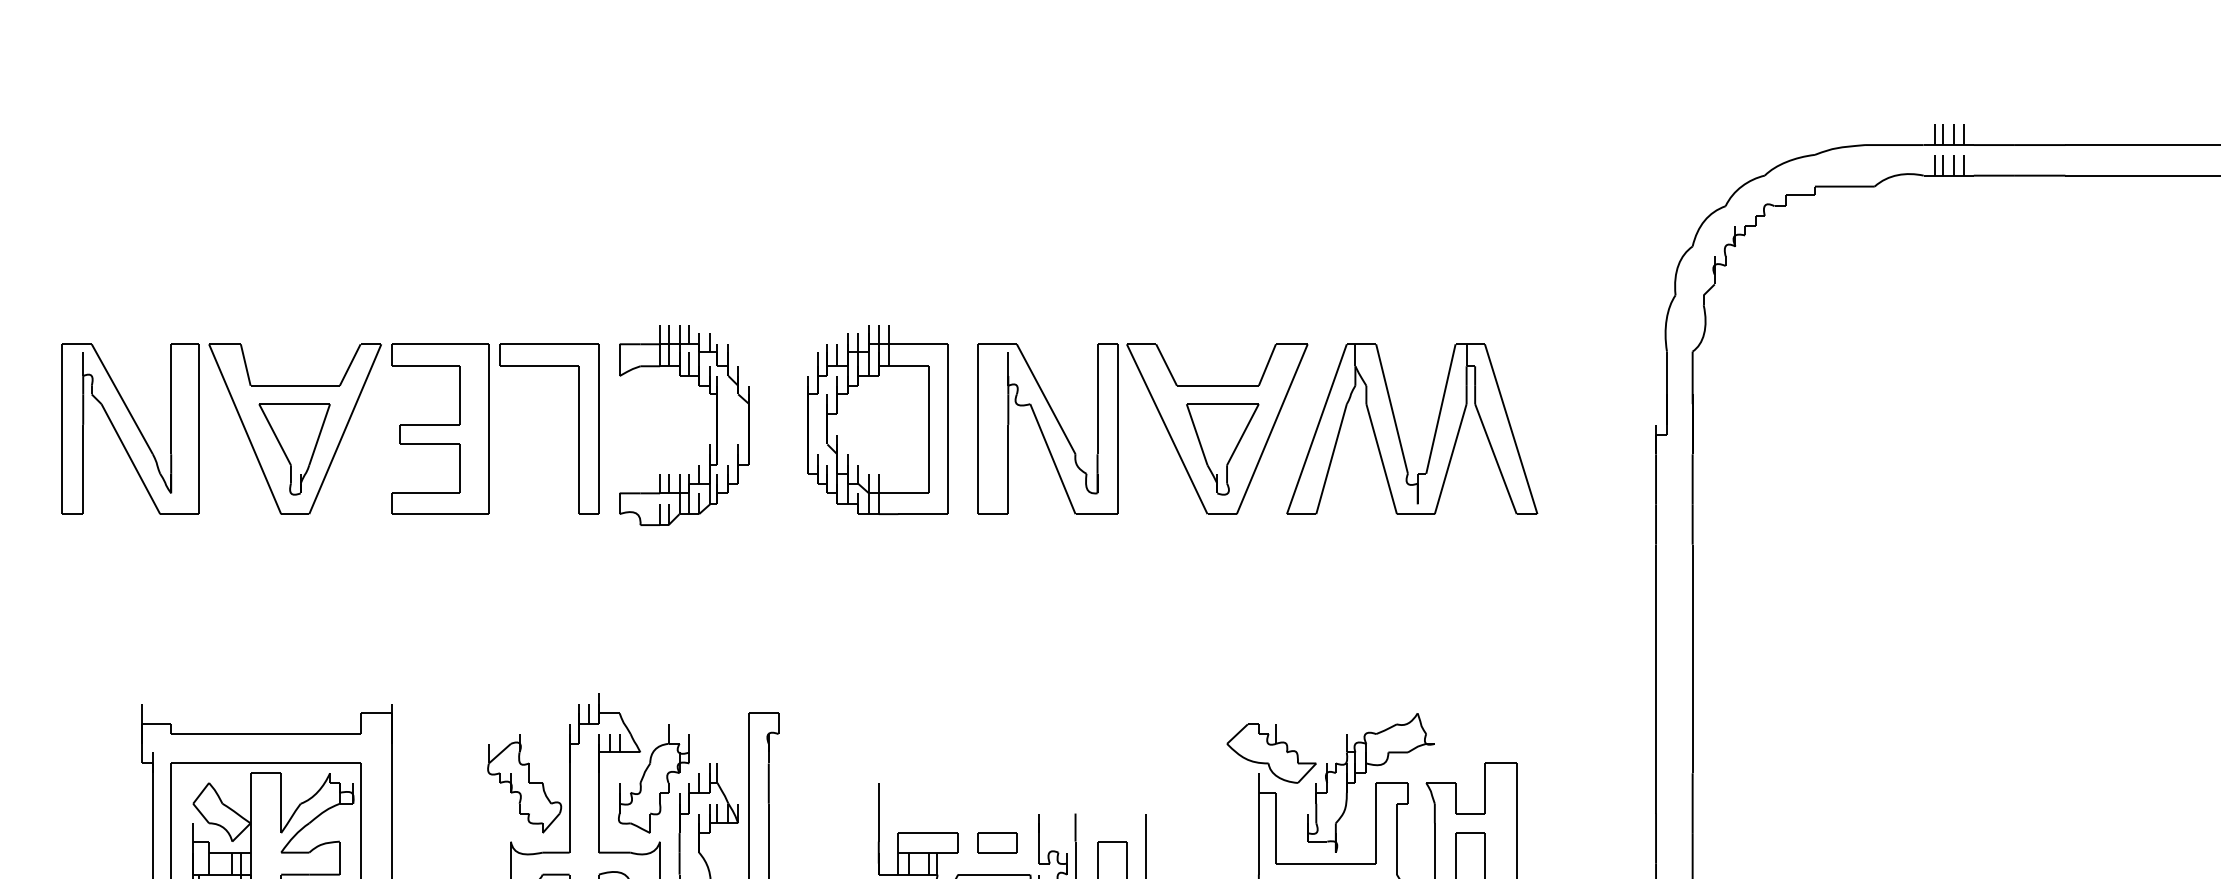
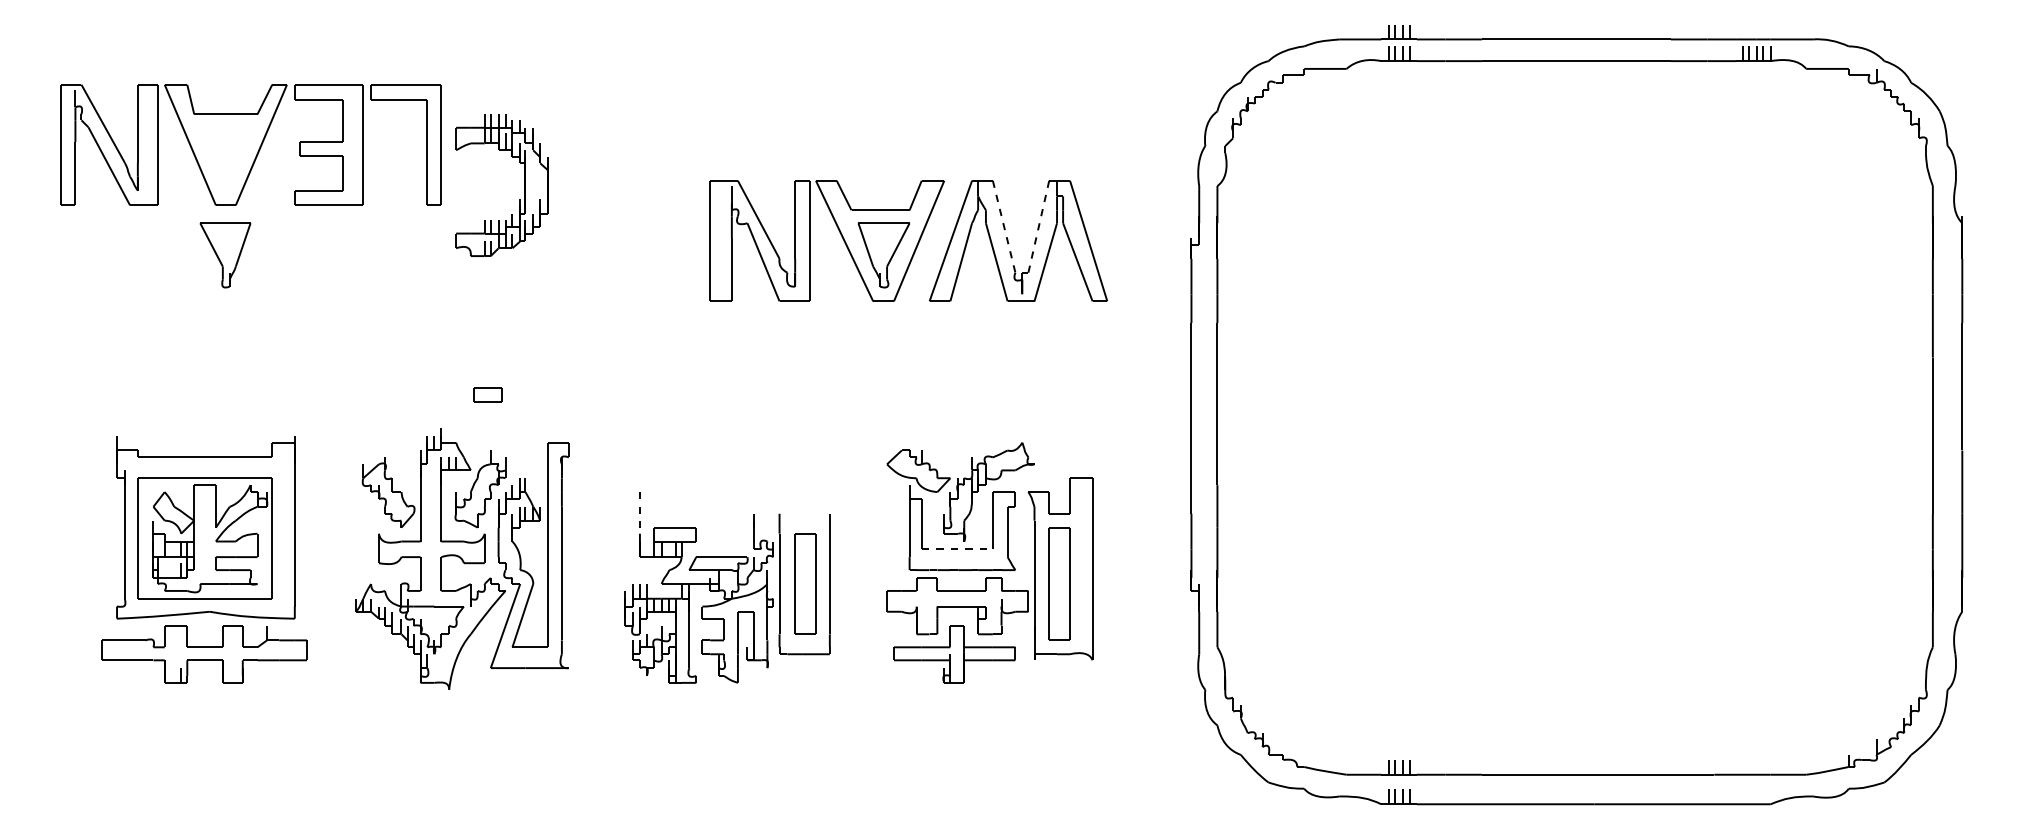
line: (1392, 410) -> (1004, 227), solid -> dashed
line: (1440, 410) -> (1038, 227), solid -> dashed
part: (878, 419) -> (639, 234), removed
part: (329, 428) -> (250, 144), moved
part: (709, 445) -> (519, 199), moved
line: (878, 811) -> (639, 512), solid -> dashed
part: (996, 842) -> (487, 394), moved
line: (1326, 863) -> (957, 549), solid -> dashed

